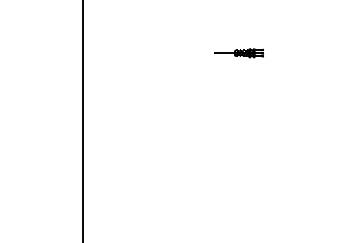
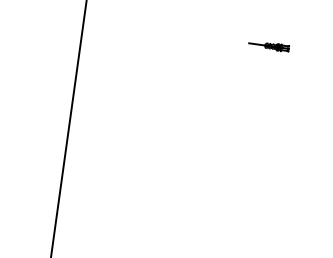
part: (239, 53) -> (269, 46), size x0.7

